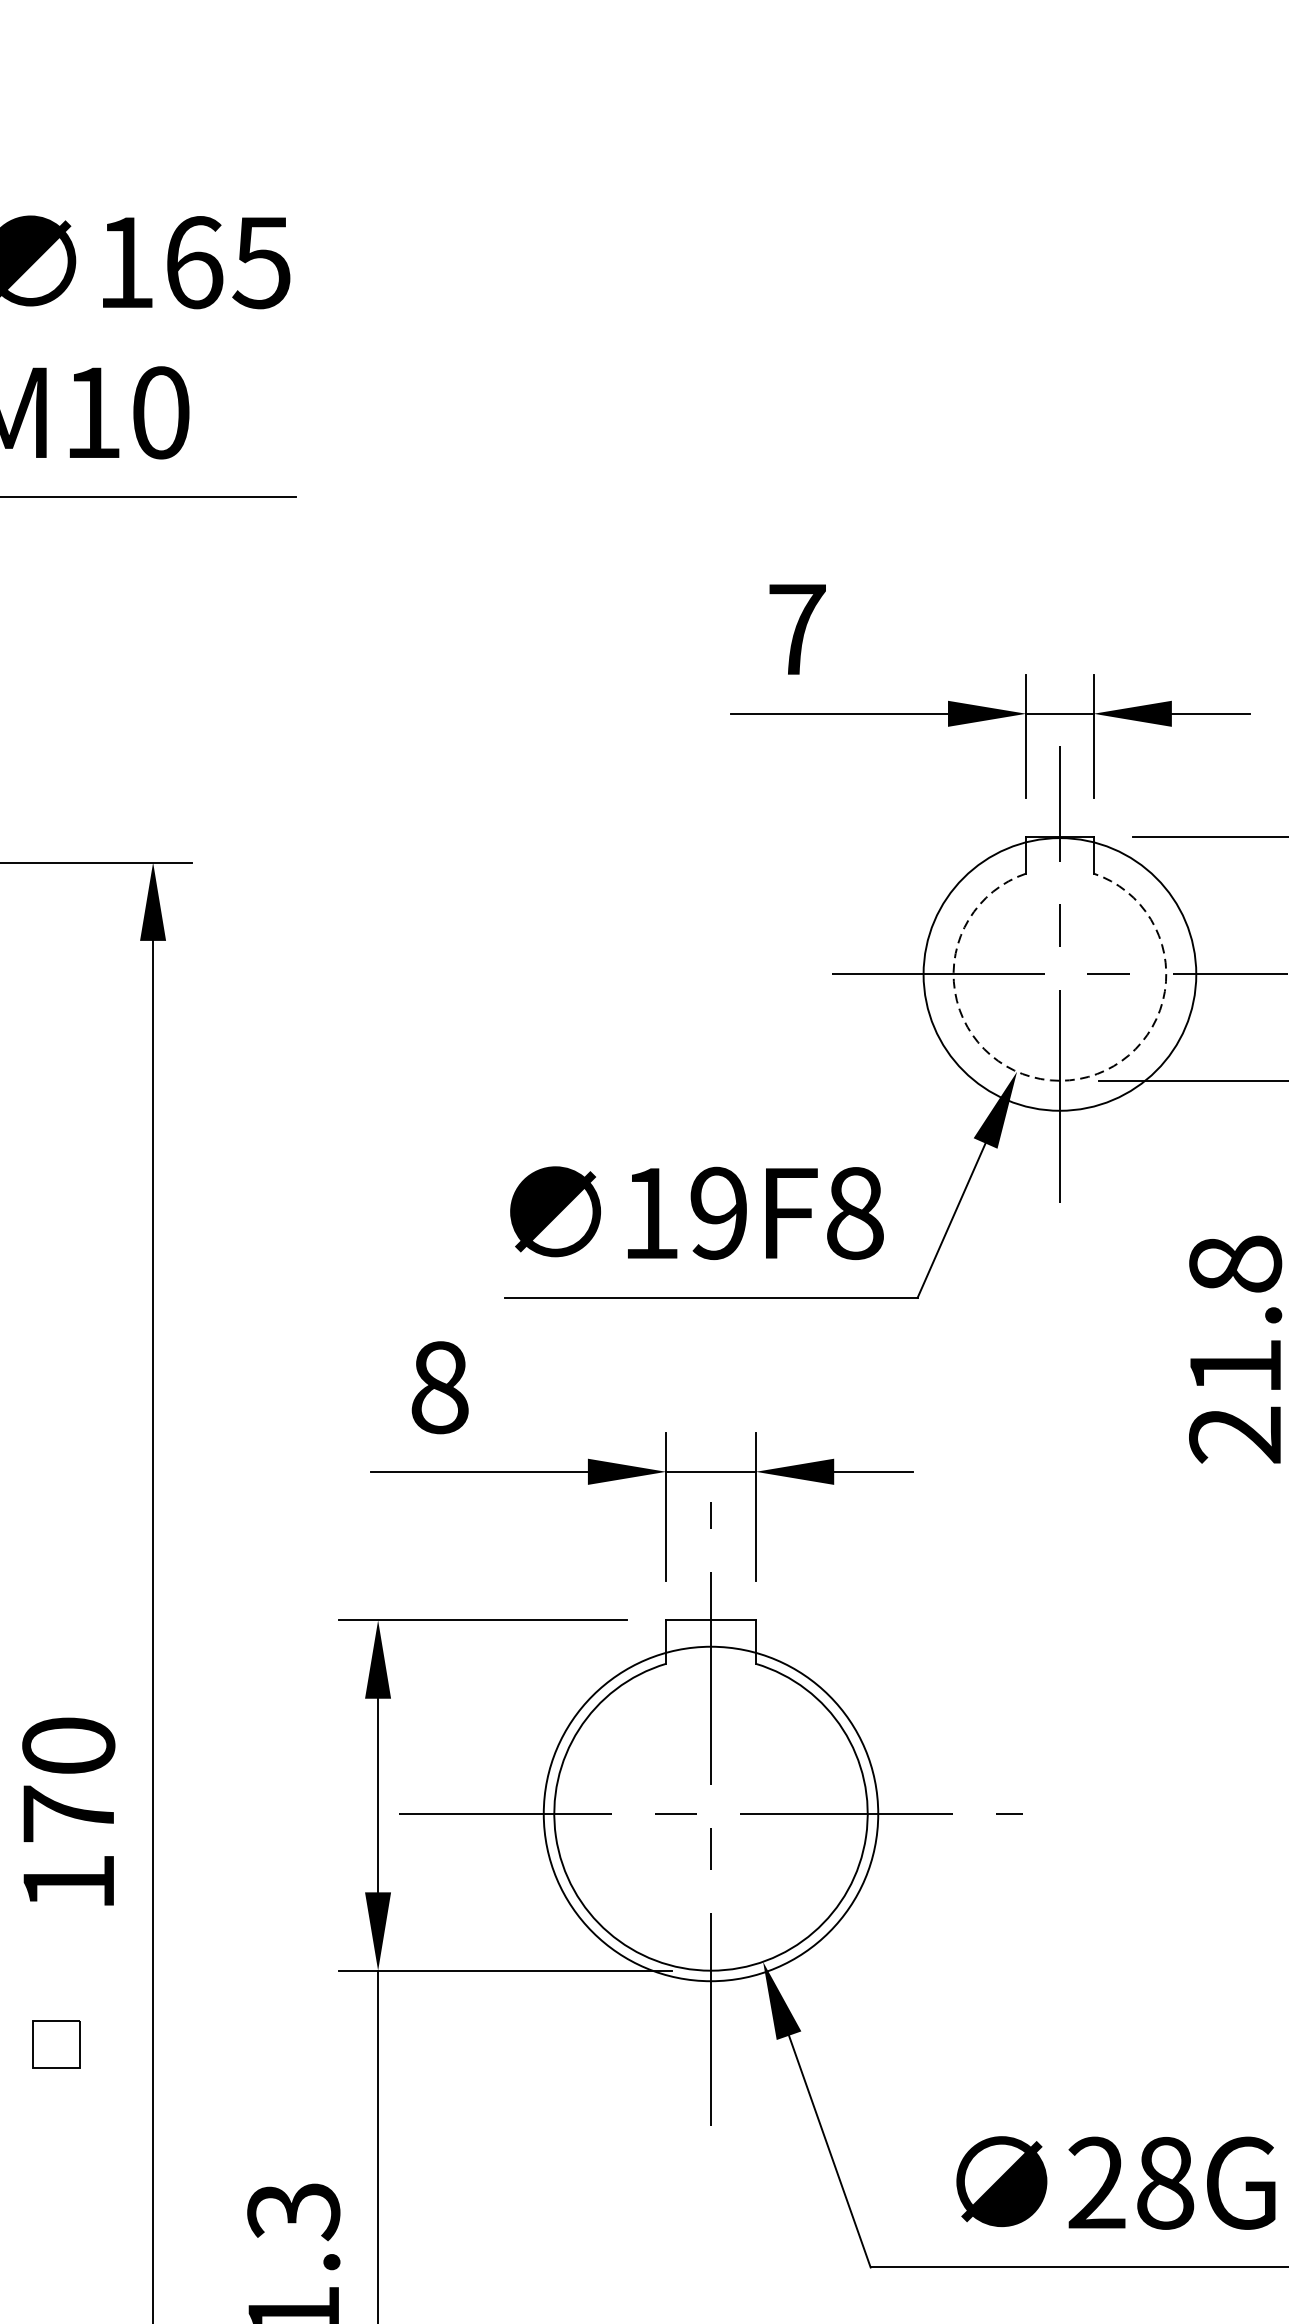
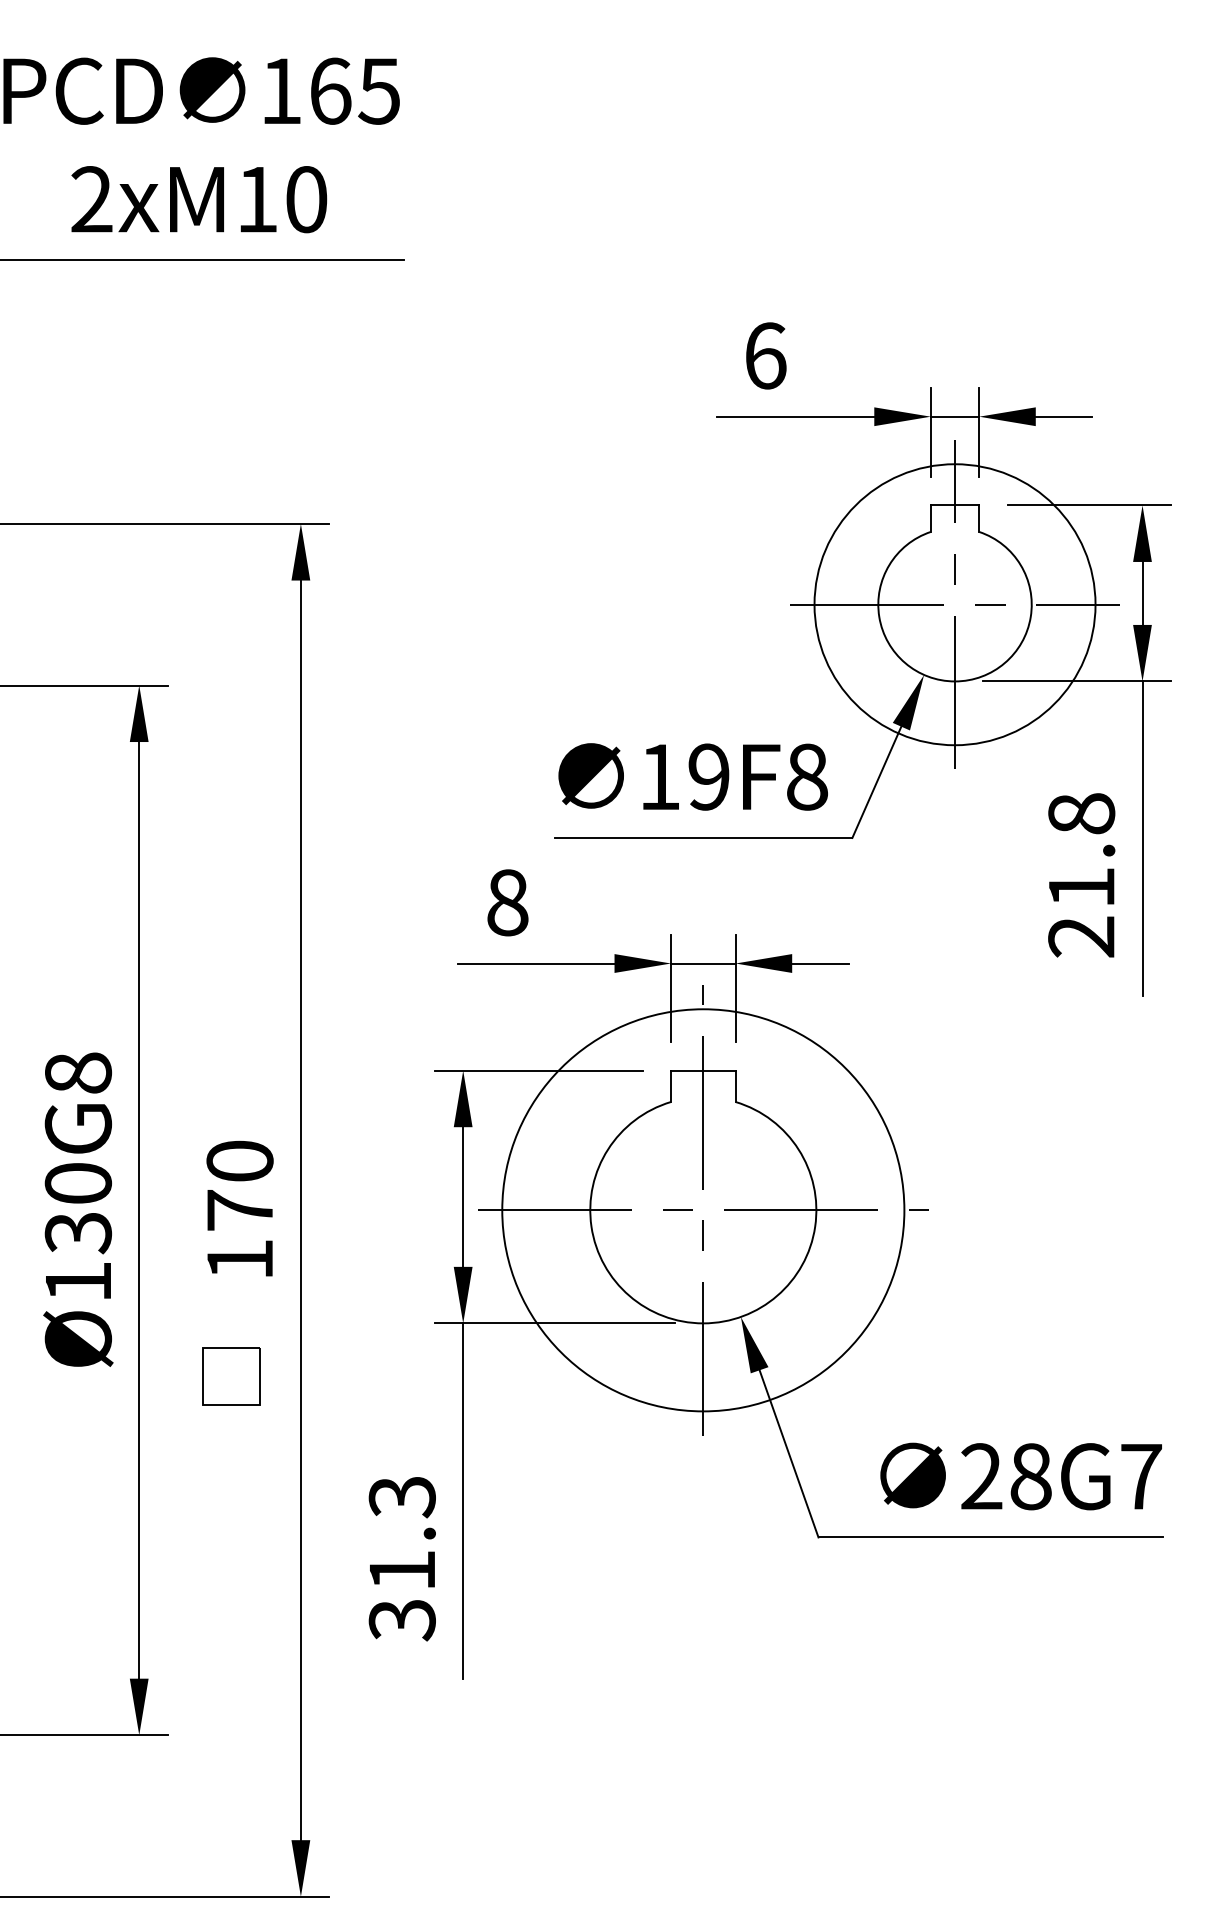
text: (797, 628) -> (765, 355), 7 -> 6
circle: (1059, 974) -> (954, 604), size x1.43
arc: (1060, 1080) -> (955, 681), dashed -> solid
circle: (711, 1814) -> (703, 1210), size x1.67
part: (56, 2044) -> (231, 1376), size x1.67

